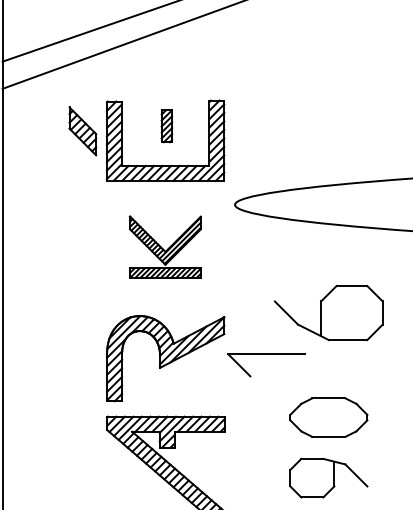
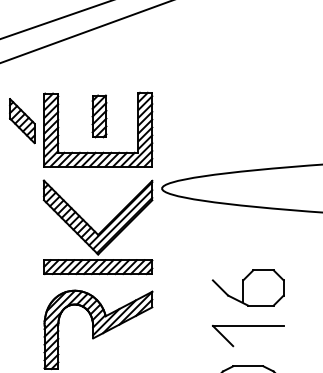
part: (166, 126) -> (99, 116), size x1.43
part: (165, 246) -> (98, 226), size x1.67
part: (328, 312) -> (247, 287), size x0.71
part: (266, 354) -> (247, 326), moved

